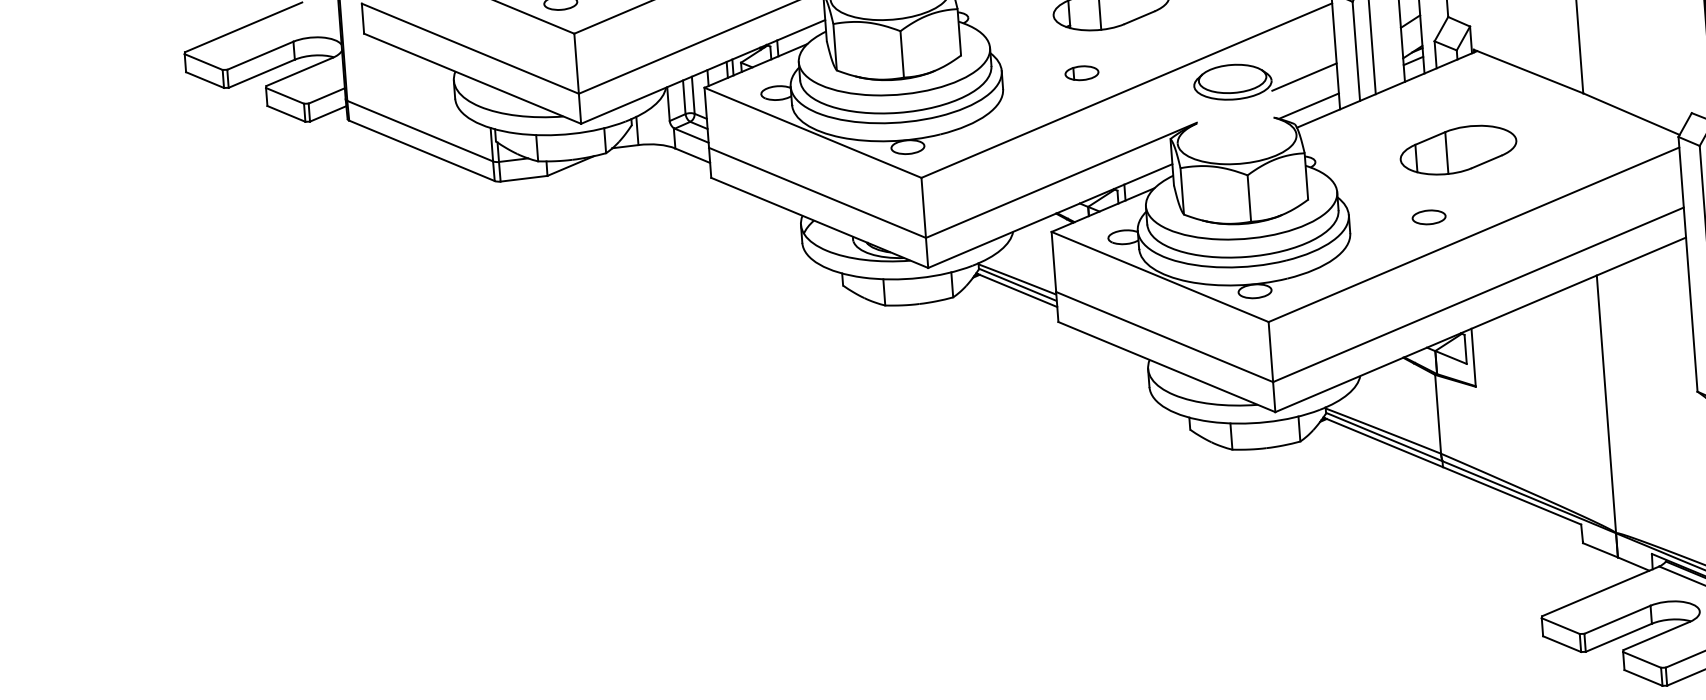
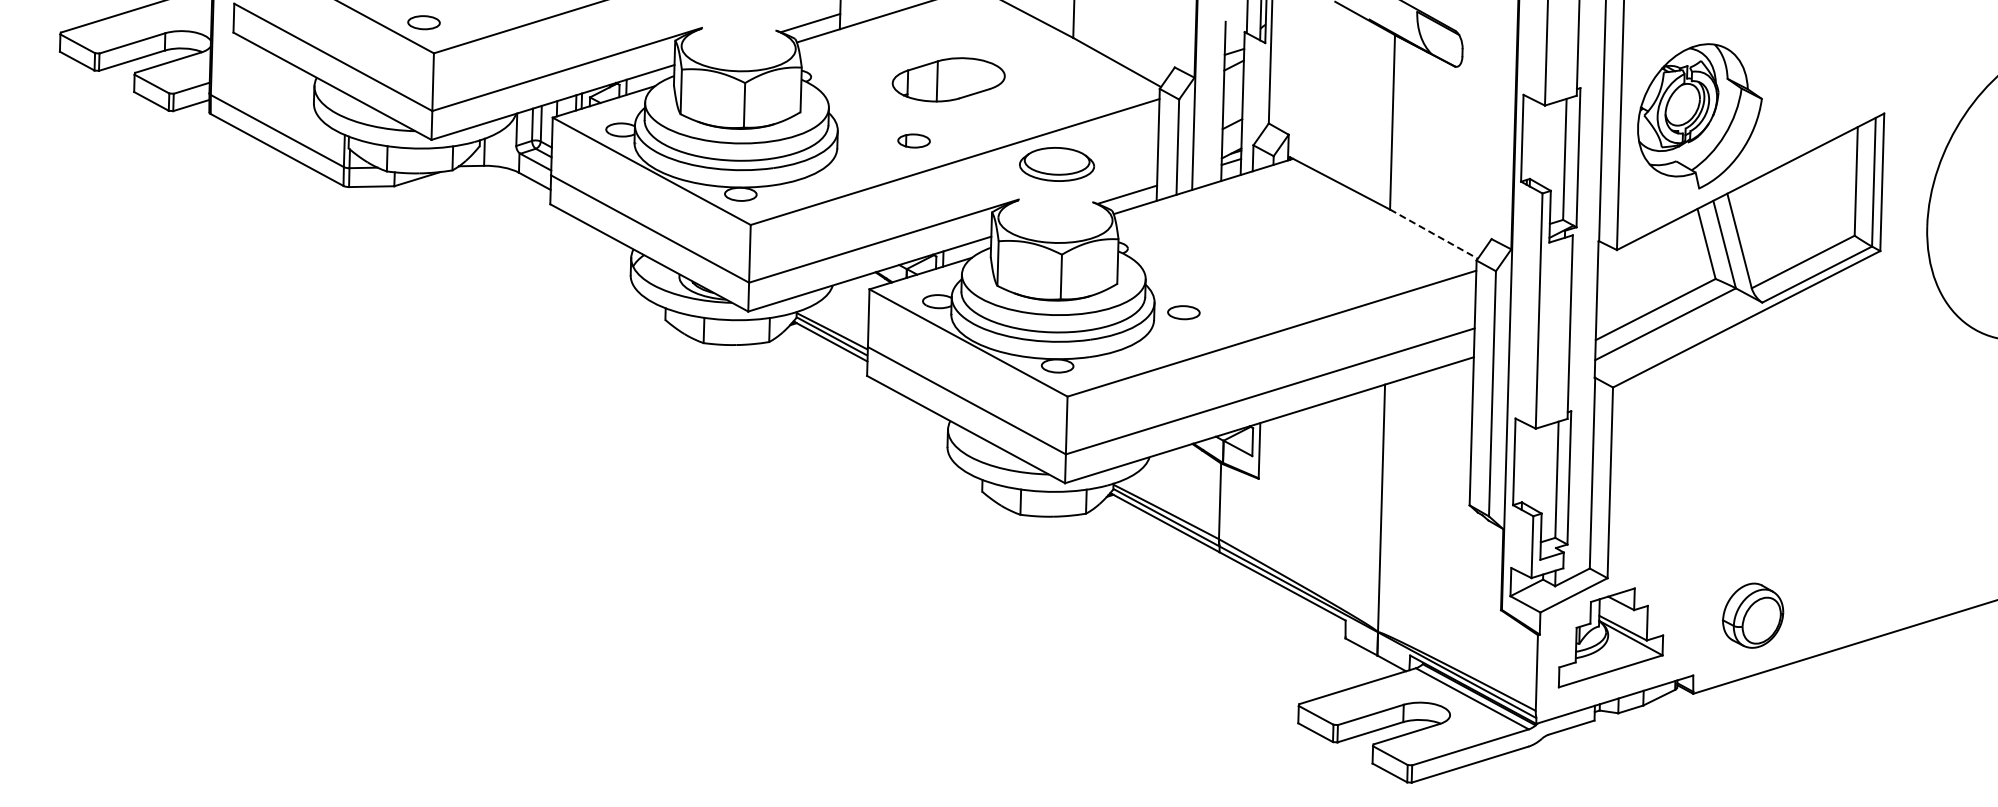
line: (1304, 76) -> (1125, 166), removed
line: (1632, 114) -> (1434, 234), solid -> dashed
part: (1458, 150) -> (1265, 251), removed
part: (1428, 217) -> (1183, 312), moved

